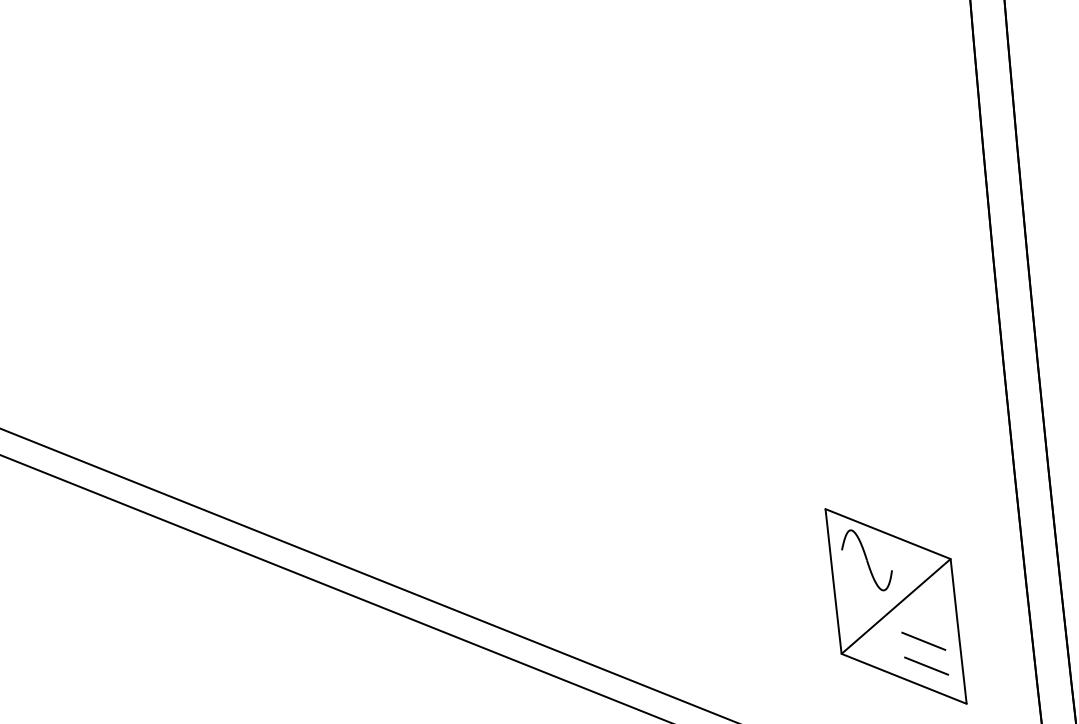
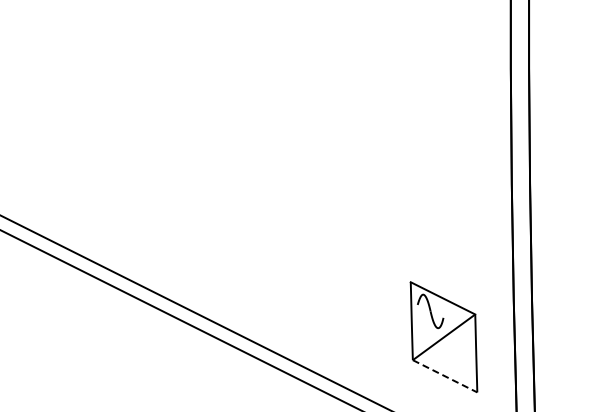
line: (924, 640) -> (457, 356), removed
line: (926, 666) -> (457, 370), removed
line: (904, 679) -> (445, 376), solid -> dashed

